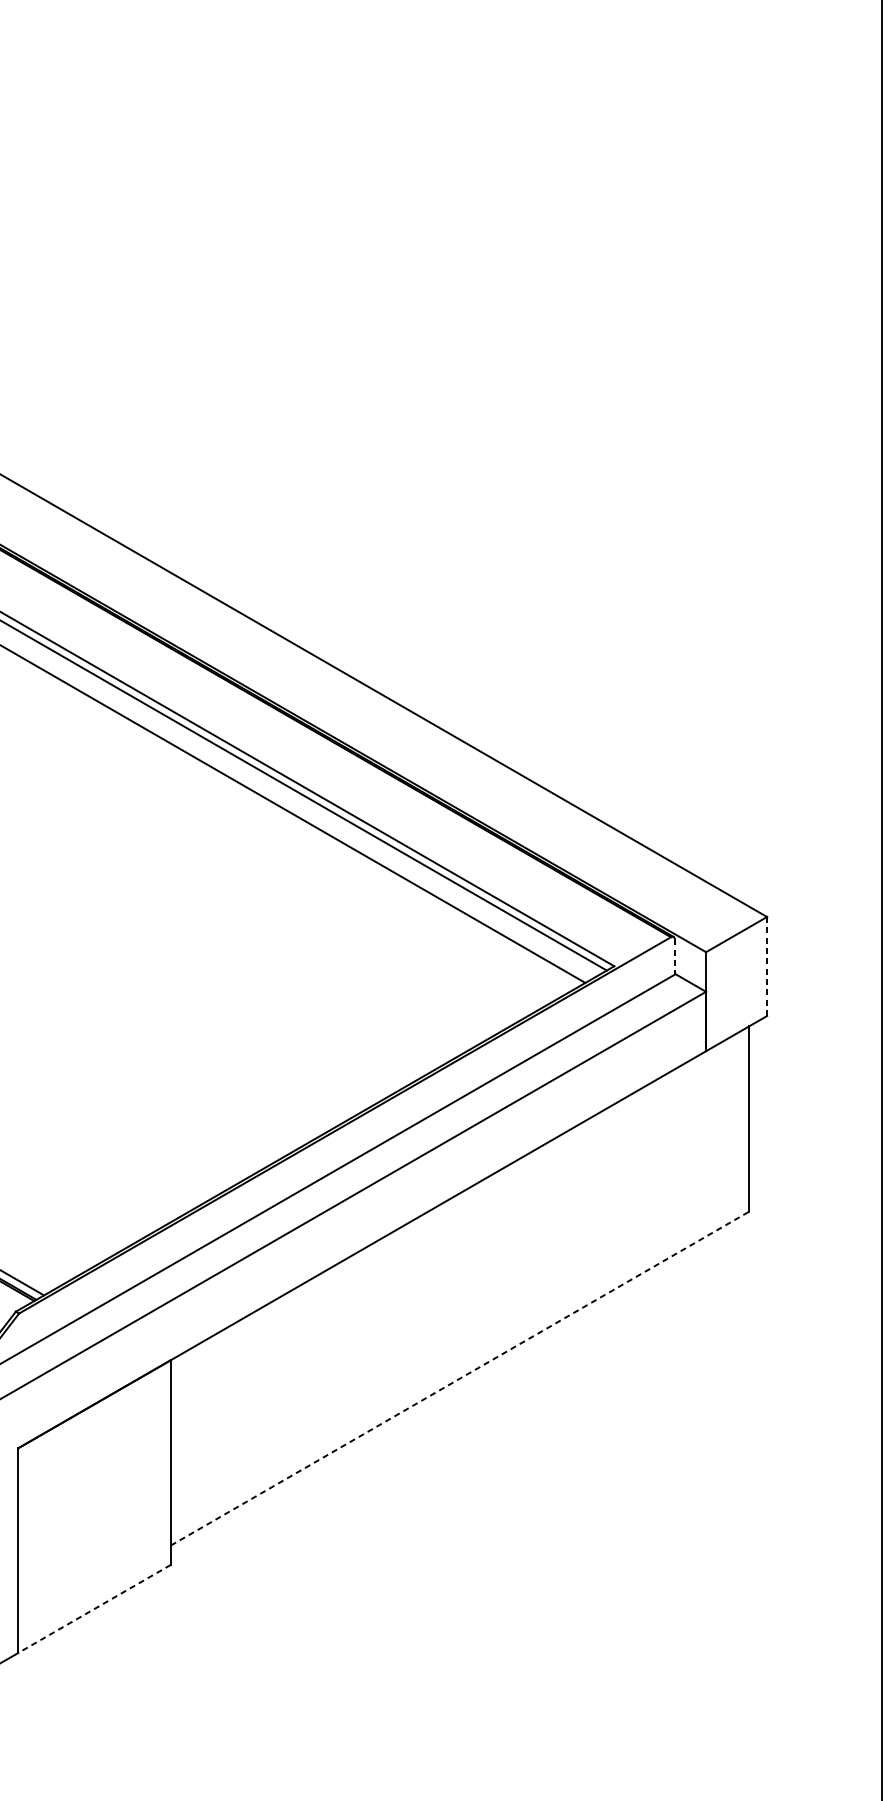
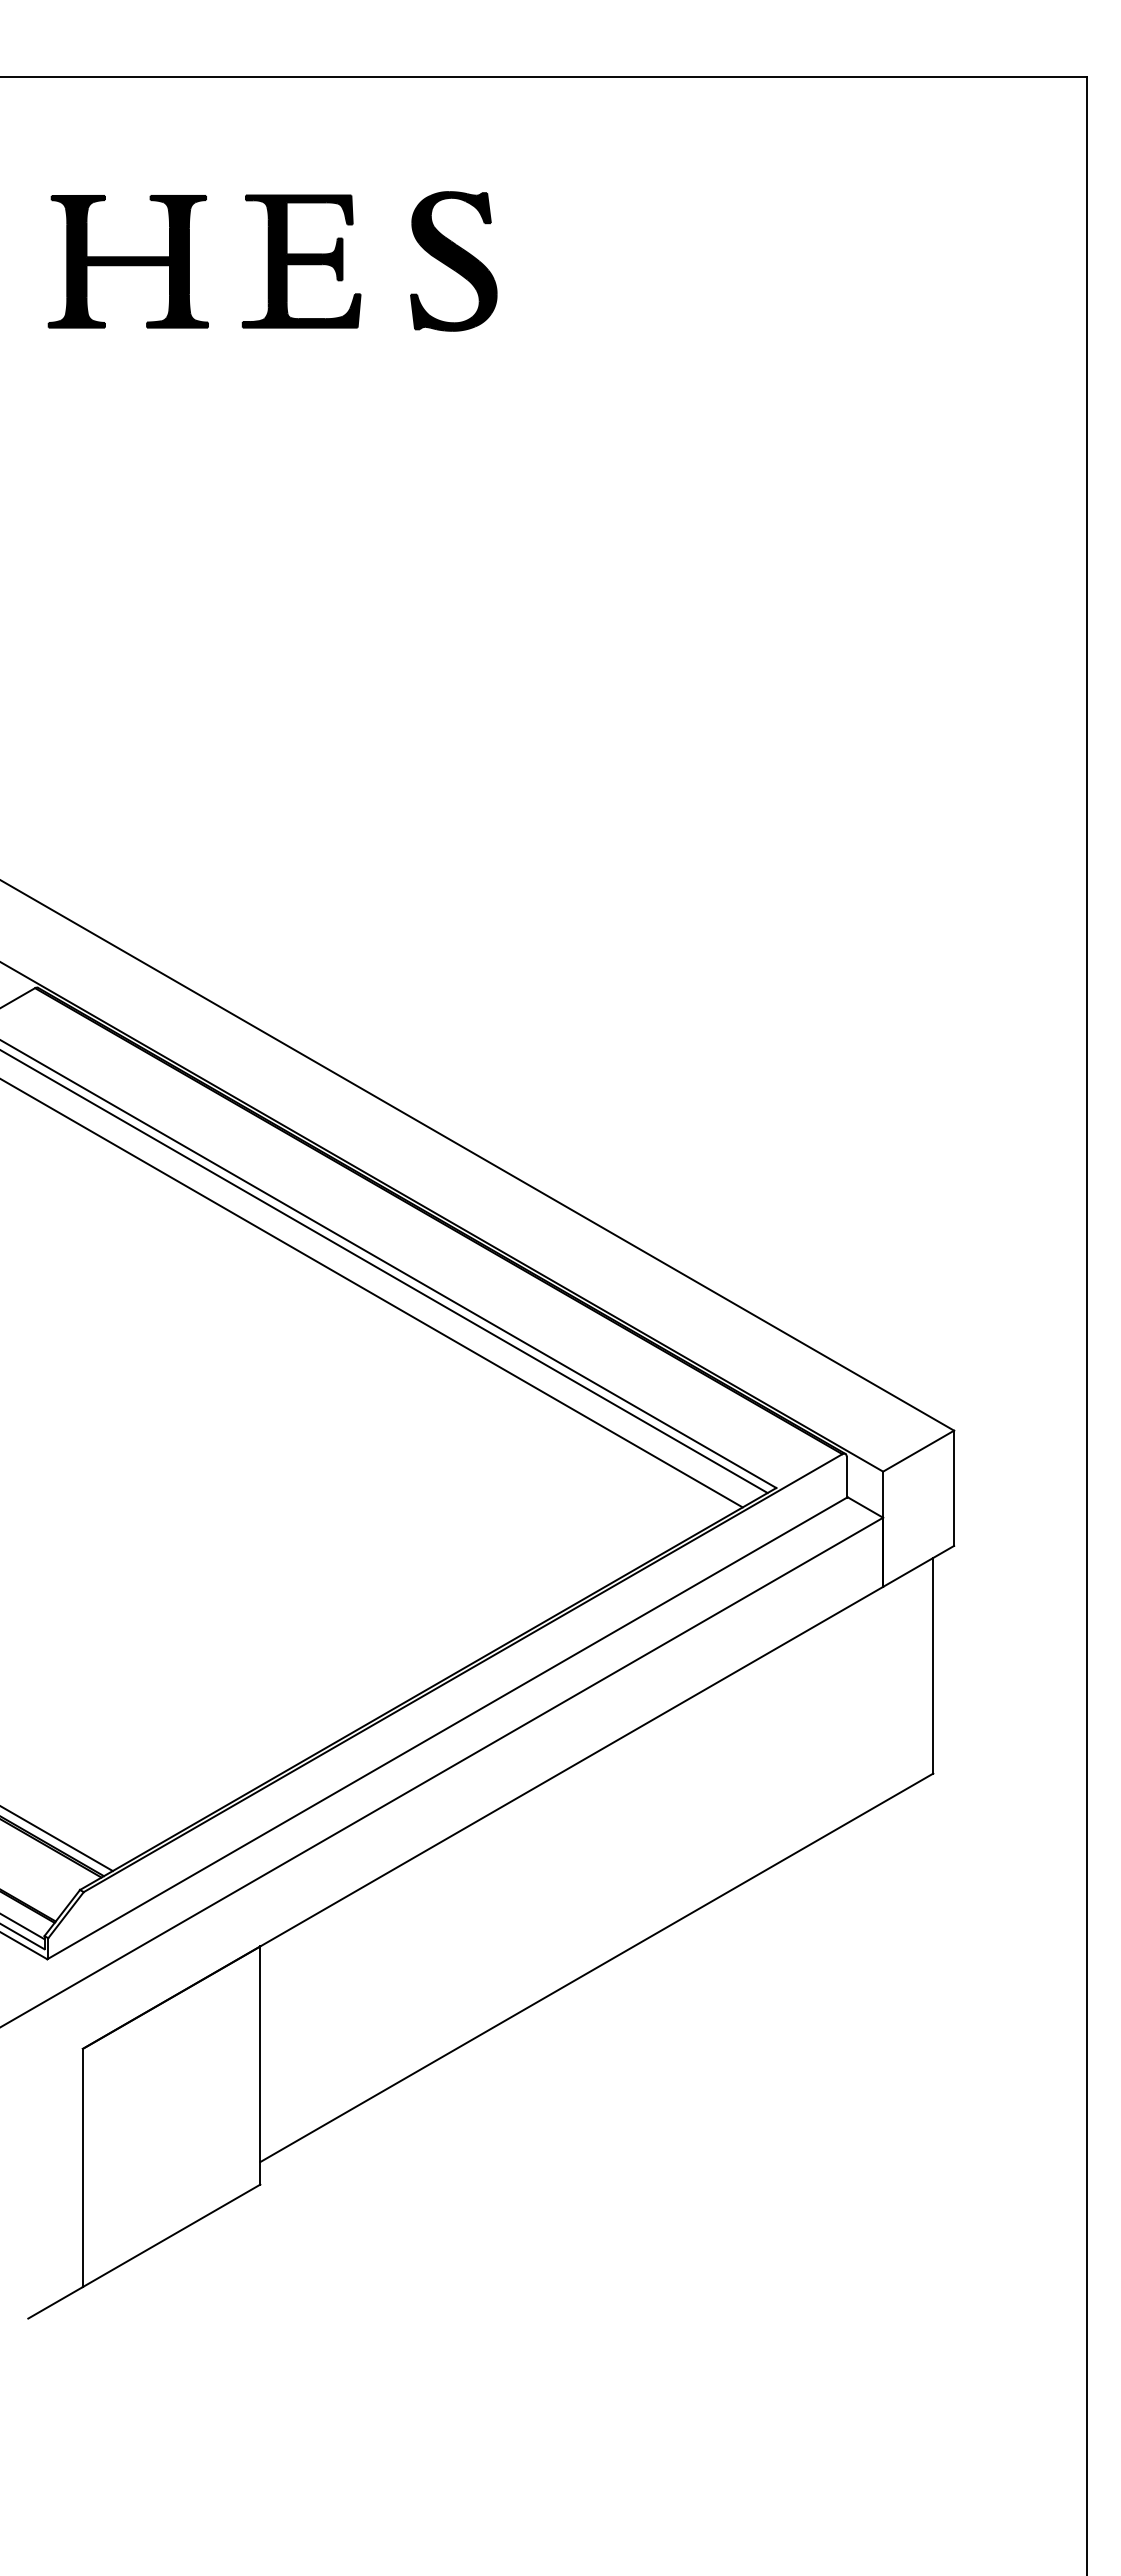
line: (674, 957) -> (846, 1477), dashed -> solid
line: (767, 966) -> (954, 1488), dashed -> solid
line: (459, 1378) -> (596, 1967), dashed -> solid
line: (94, 1609) -> (171, 2236), dashed -> solid

